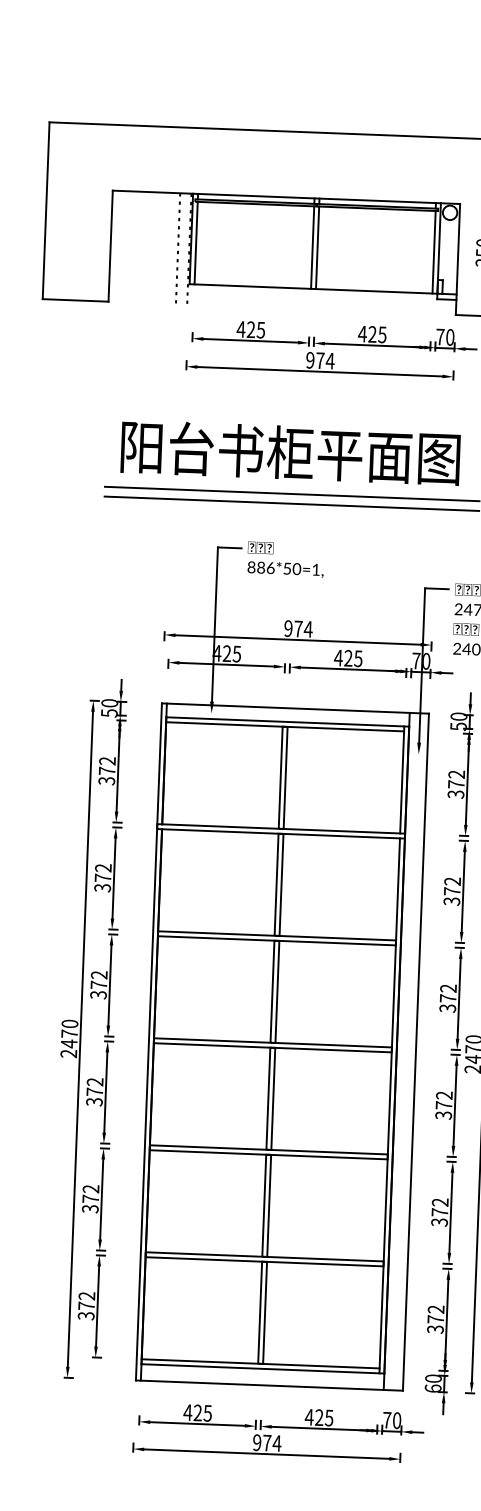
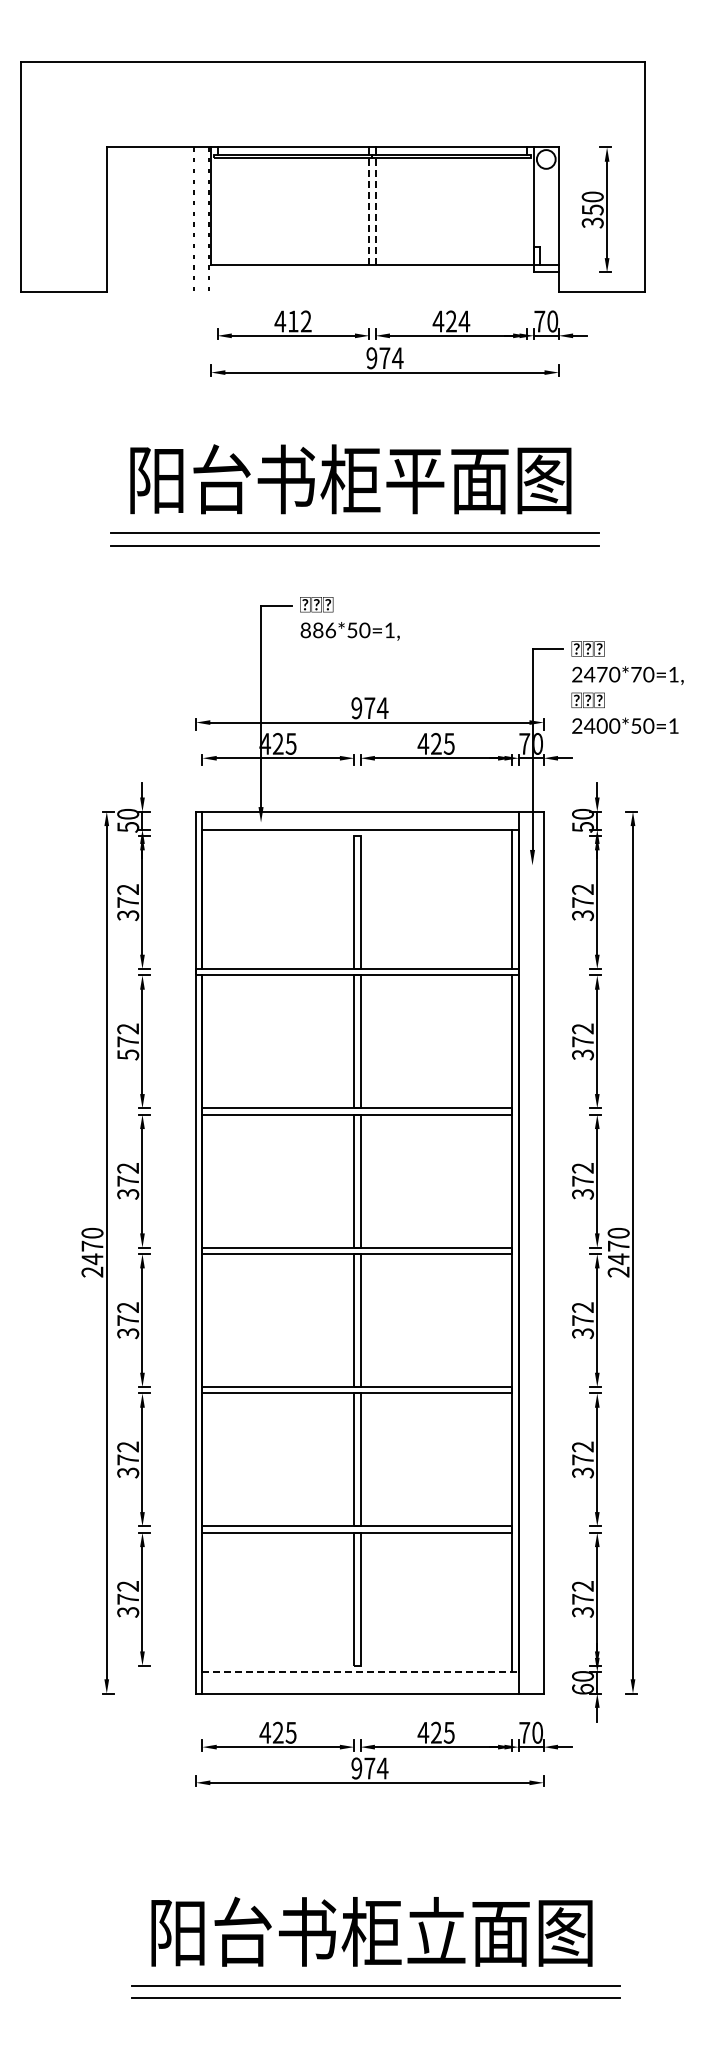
line: (196, 243) -> (217, 211), removed
line: (312, 247) -> (369, 211), solid -> dashed
line: (317, 247) -> (375, 211), solid -> dashed
line: (434, 252) -> (527, 211), removed
text: (255, 329) -> (299, 321), 425 -> 412
text: (382, 334) -> (464, 321), 425 -> 424
line: (285, 727) -> (357, 836), removed
text: (102, 887) -> (127, 1054), 372 -> 572
line: (260, 1363) -> (357, 1665), removed
line: (263, 1369) -> (361, 1672), solid -> dashed

